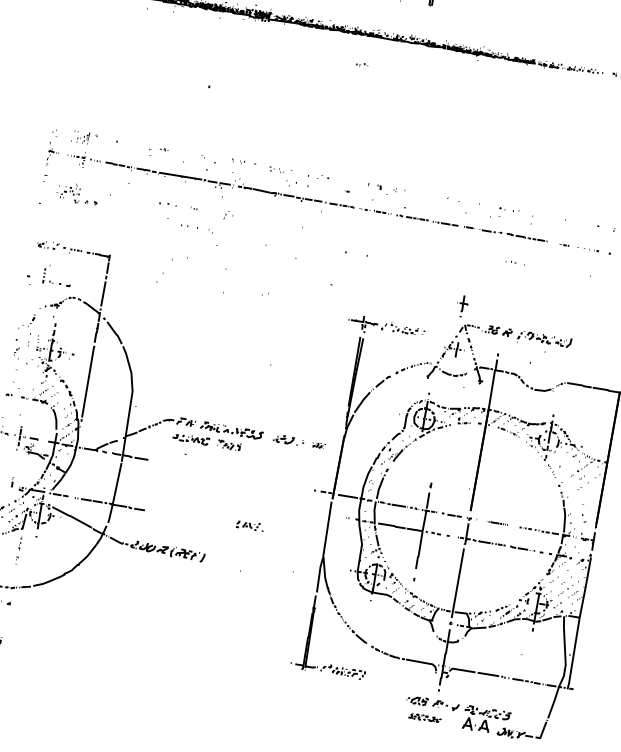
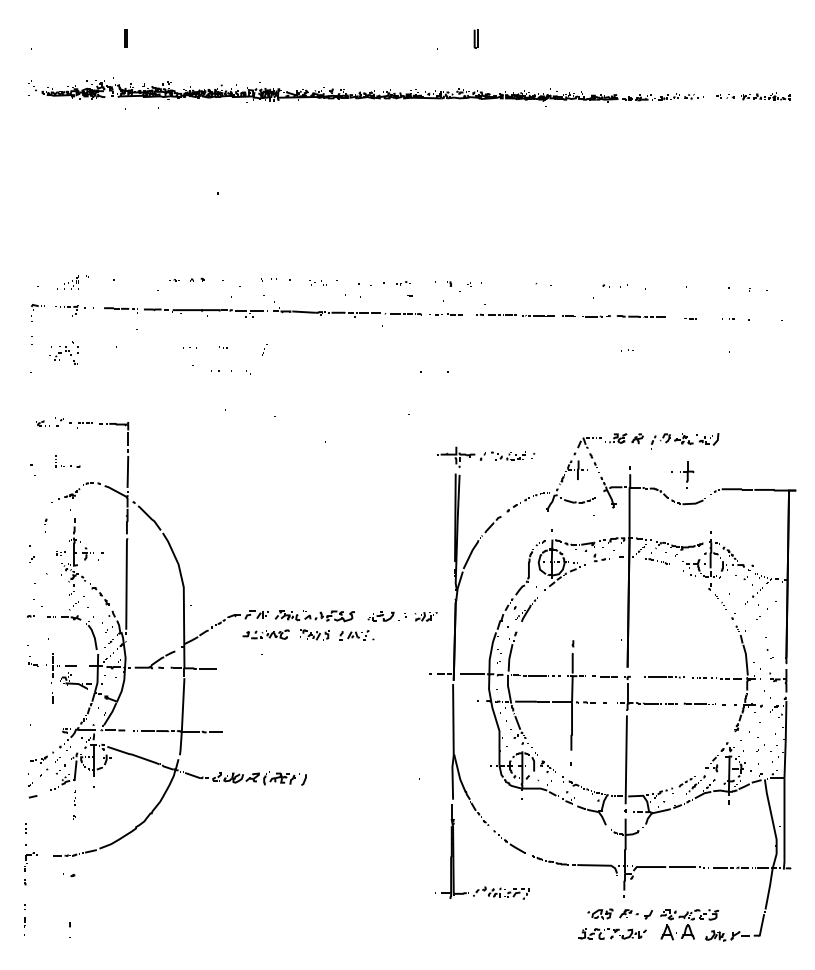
part: (362, 64) -> (403, 283), moved
part: (91, 202) -> (197, 279), moved
part: (167, 204) -> (189, 347), size x0.62
part: (57, 278) -> (67, 461), size x0.71
part: (462, 305) -> (687, 474), moved
part: (31, 325) -> (45, 525), size x0.62
part: (318, 445) -> (425, 616), size x1.43
line: (12, 482) -> (52, 697), moved
part: (498, 523) -> (664, 677), size x1.67
part: (249, 525) -> (356, 635), moved
part: (424, 717) -> (612, 933), size x1.67

